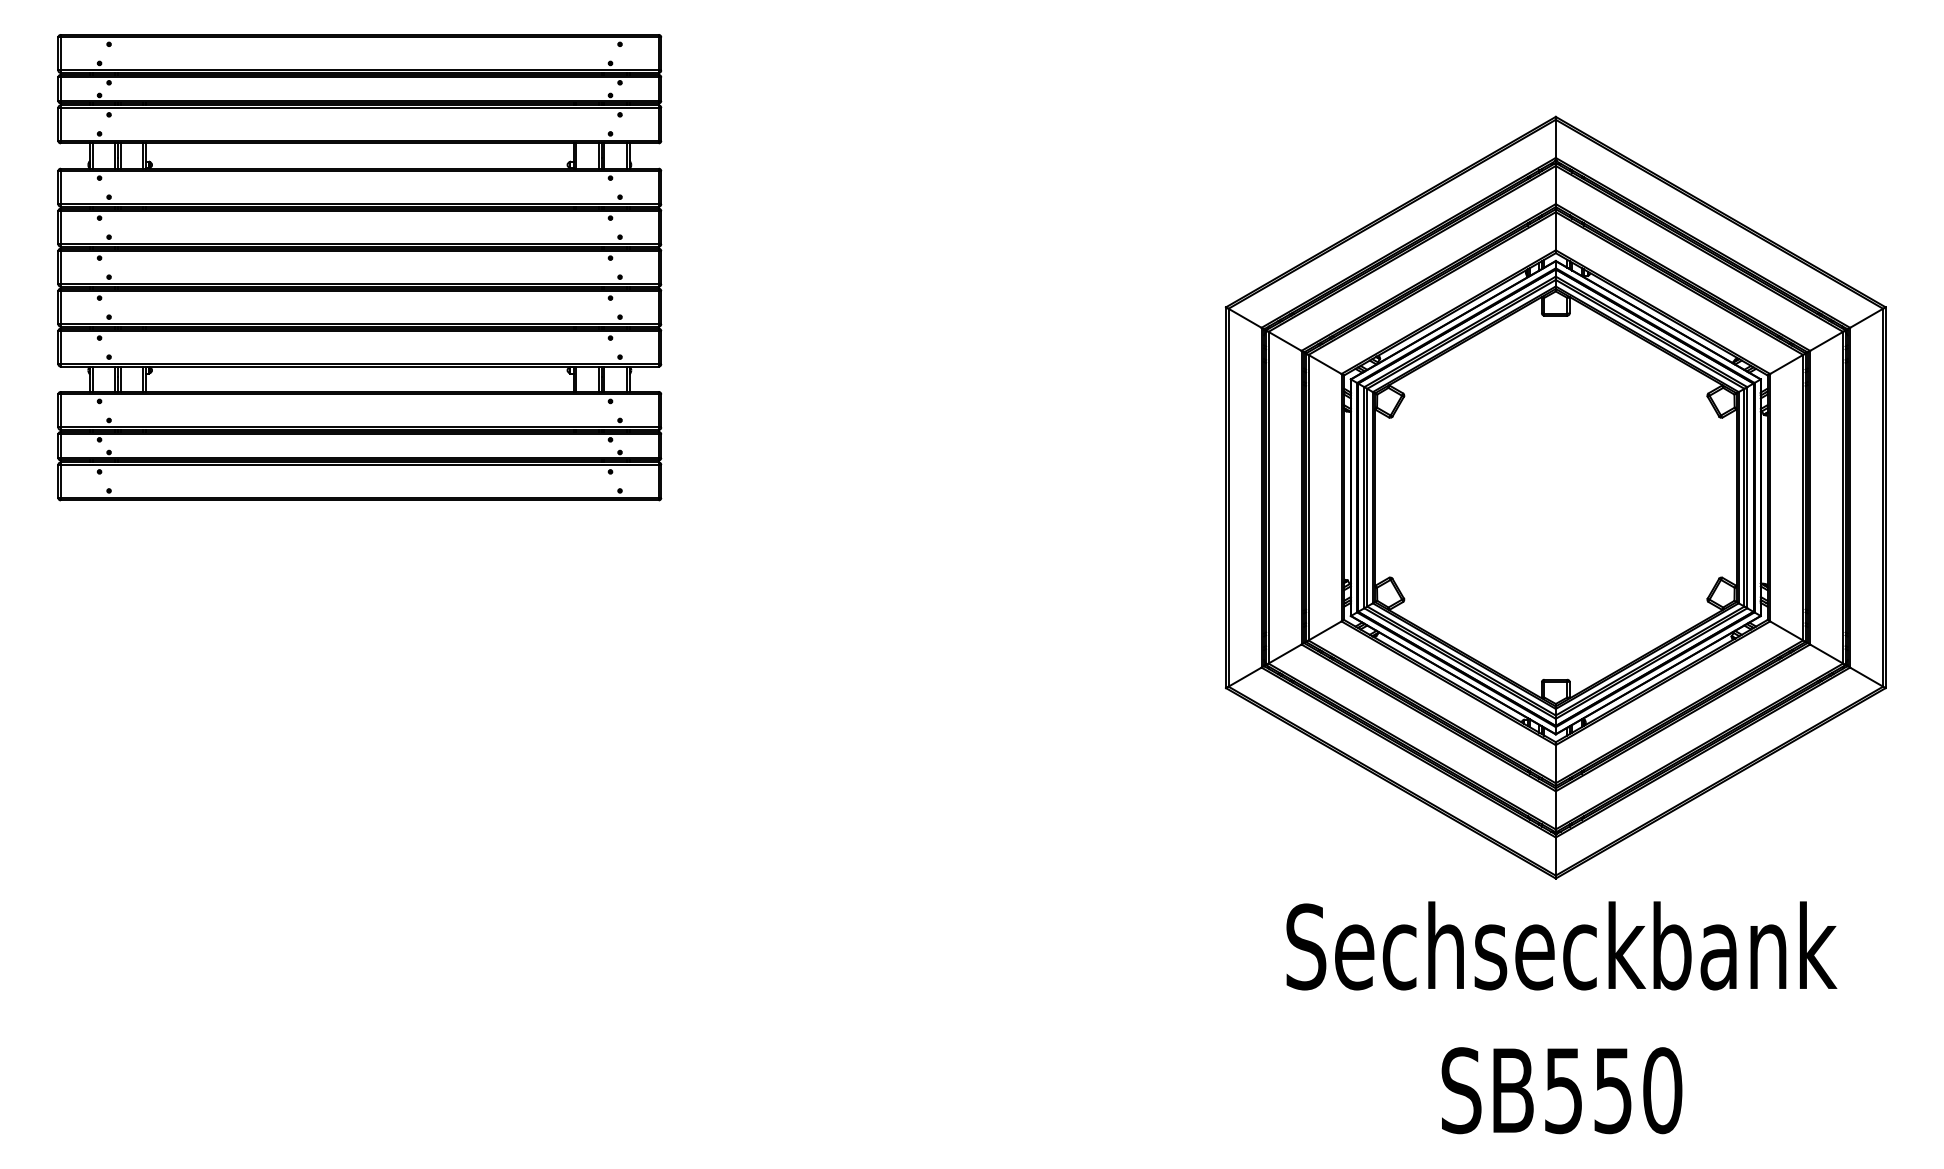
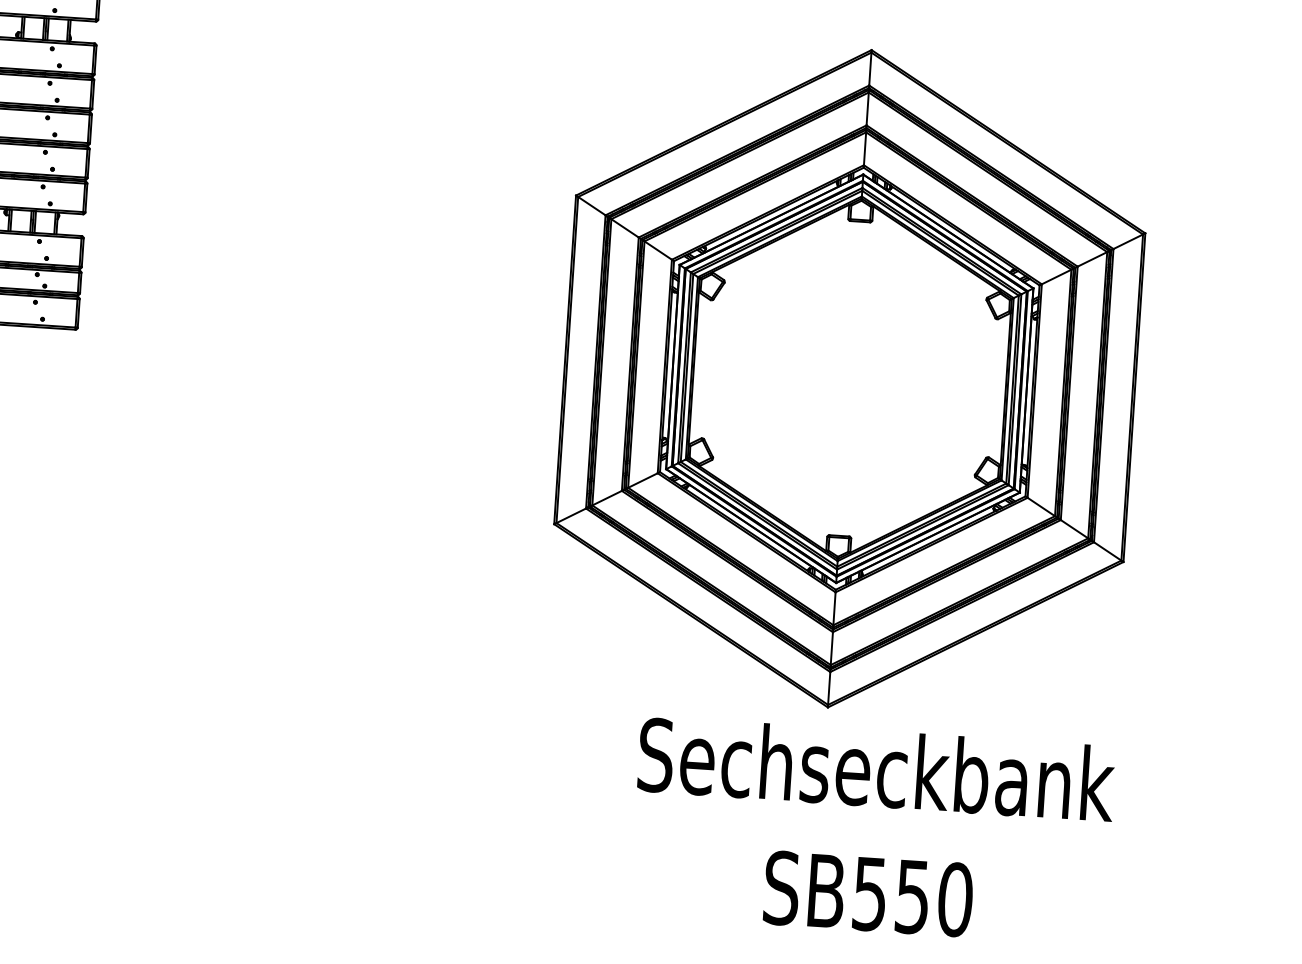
text: (1561, 1017) -> (872, 830), moved

